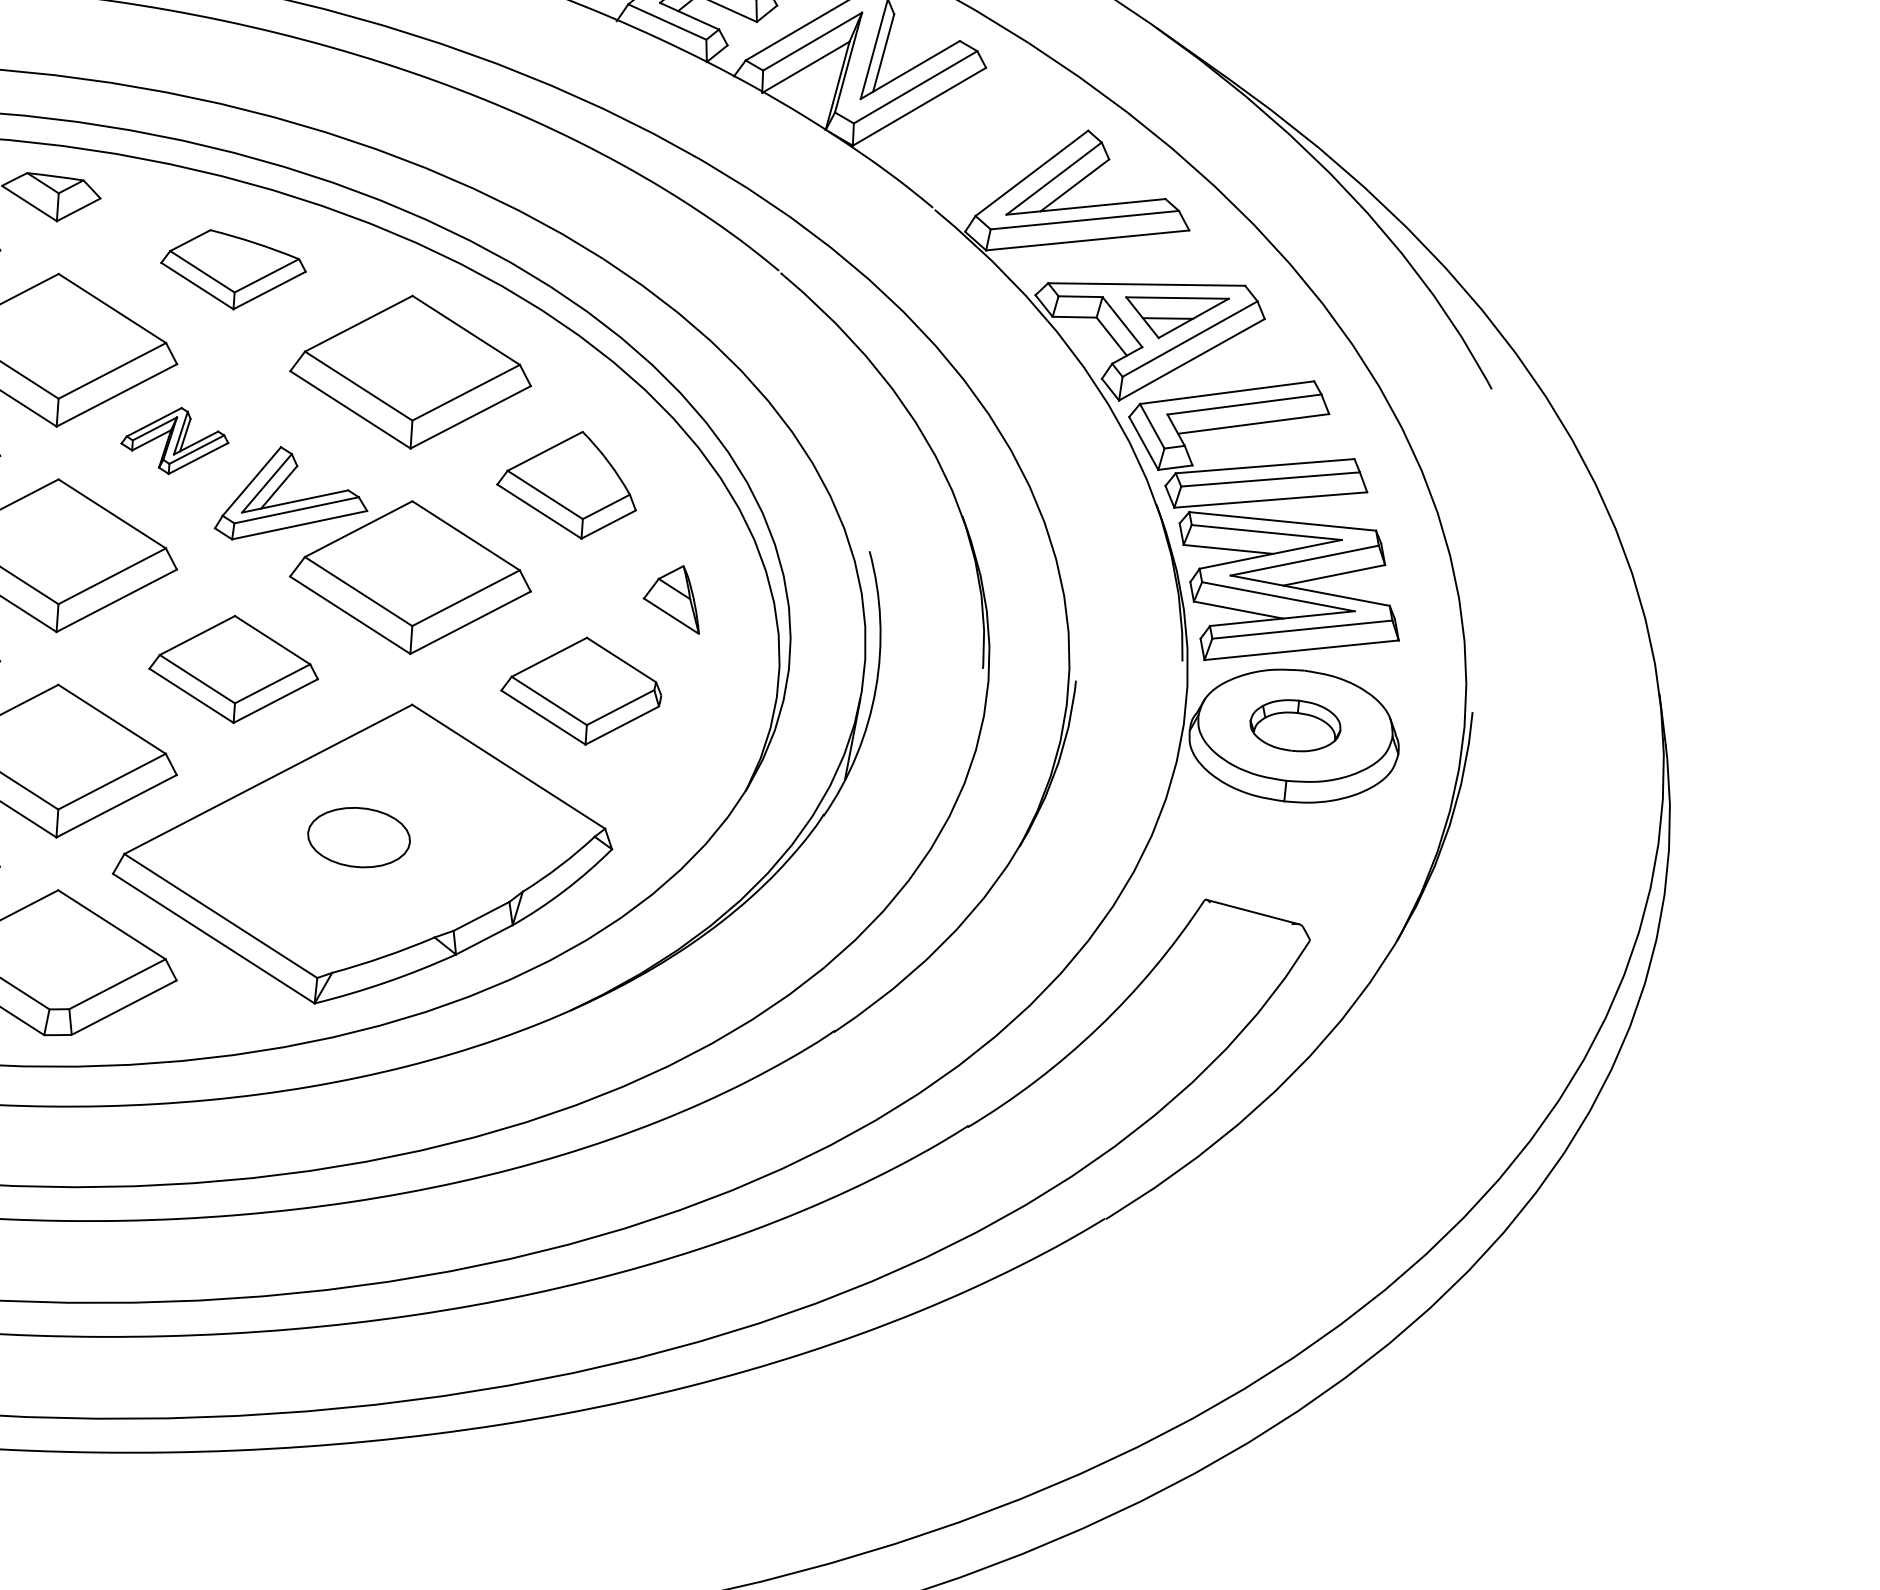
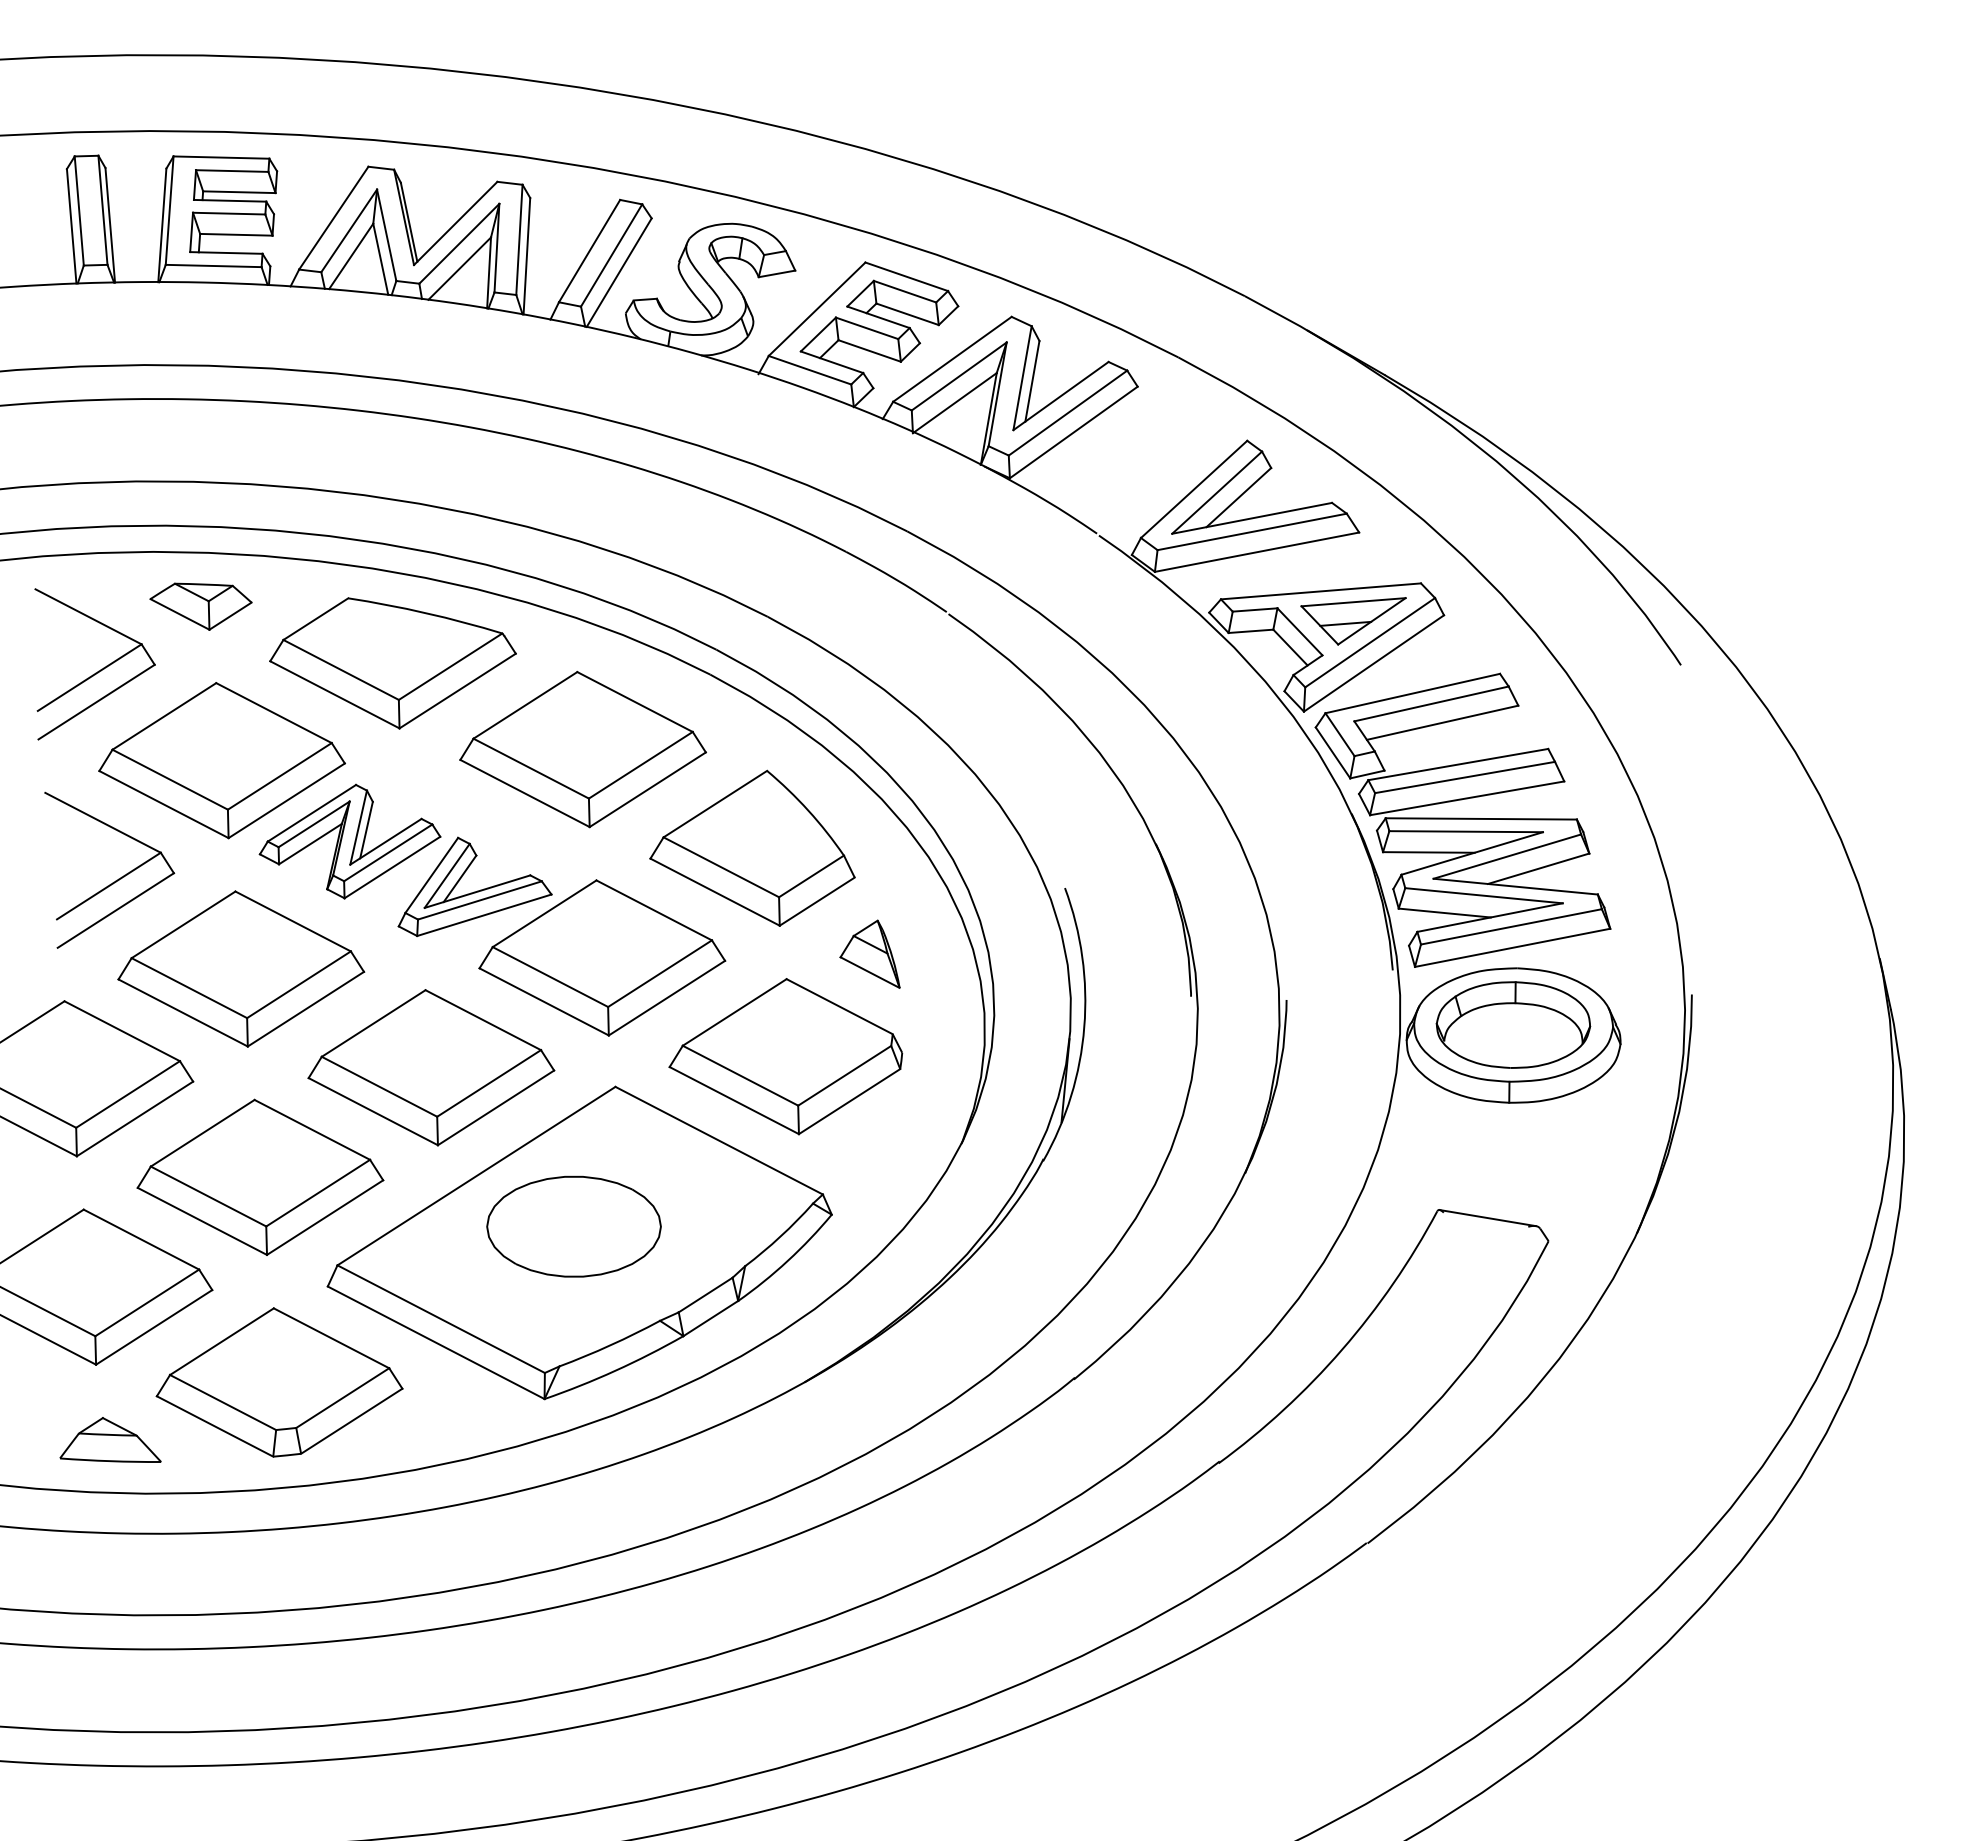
part: (232, 270) -> (392, 663), size x1.67
part: (174, 440) -> (349, 841), size x1.67
part: (567, 483) -> (752, 847), size x1.43
part: (234, 669) -> (431, 1067), size x1.43
part: (581, 690) -> (785, 1056), size x1.43
part: (1295, 725) -> (1513, 1024), size x1.67
part: (358, 837) -> (573, 1226), size x1.67

